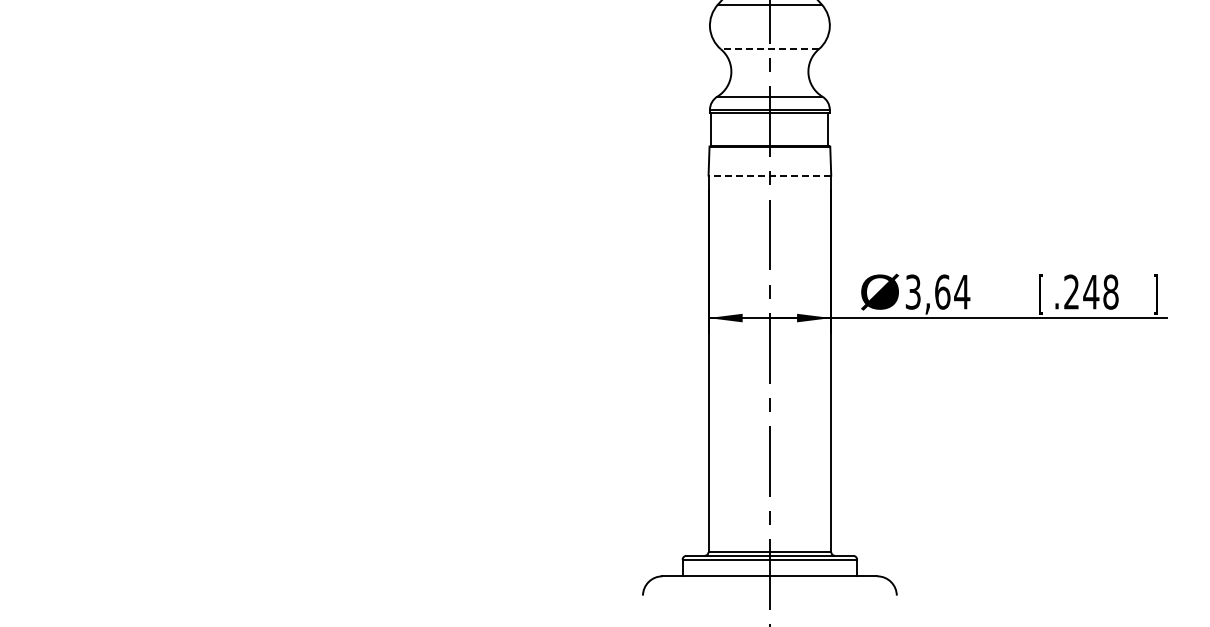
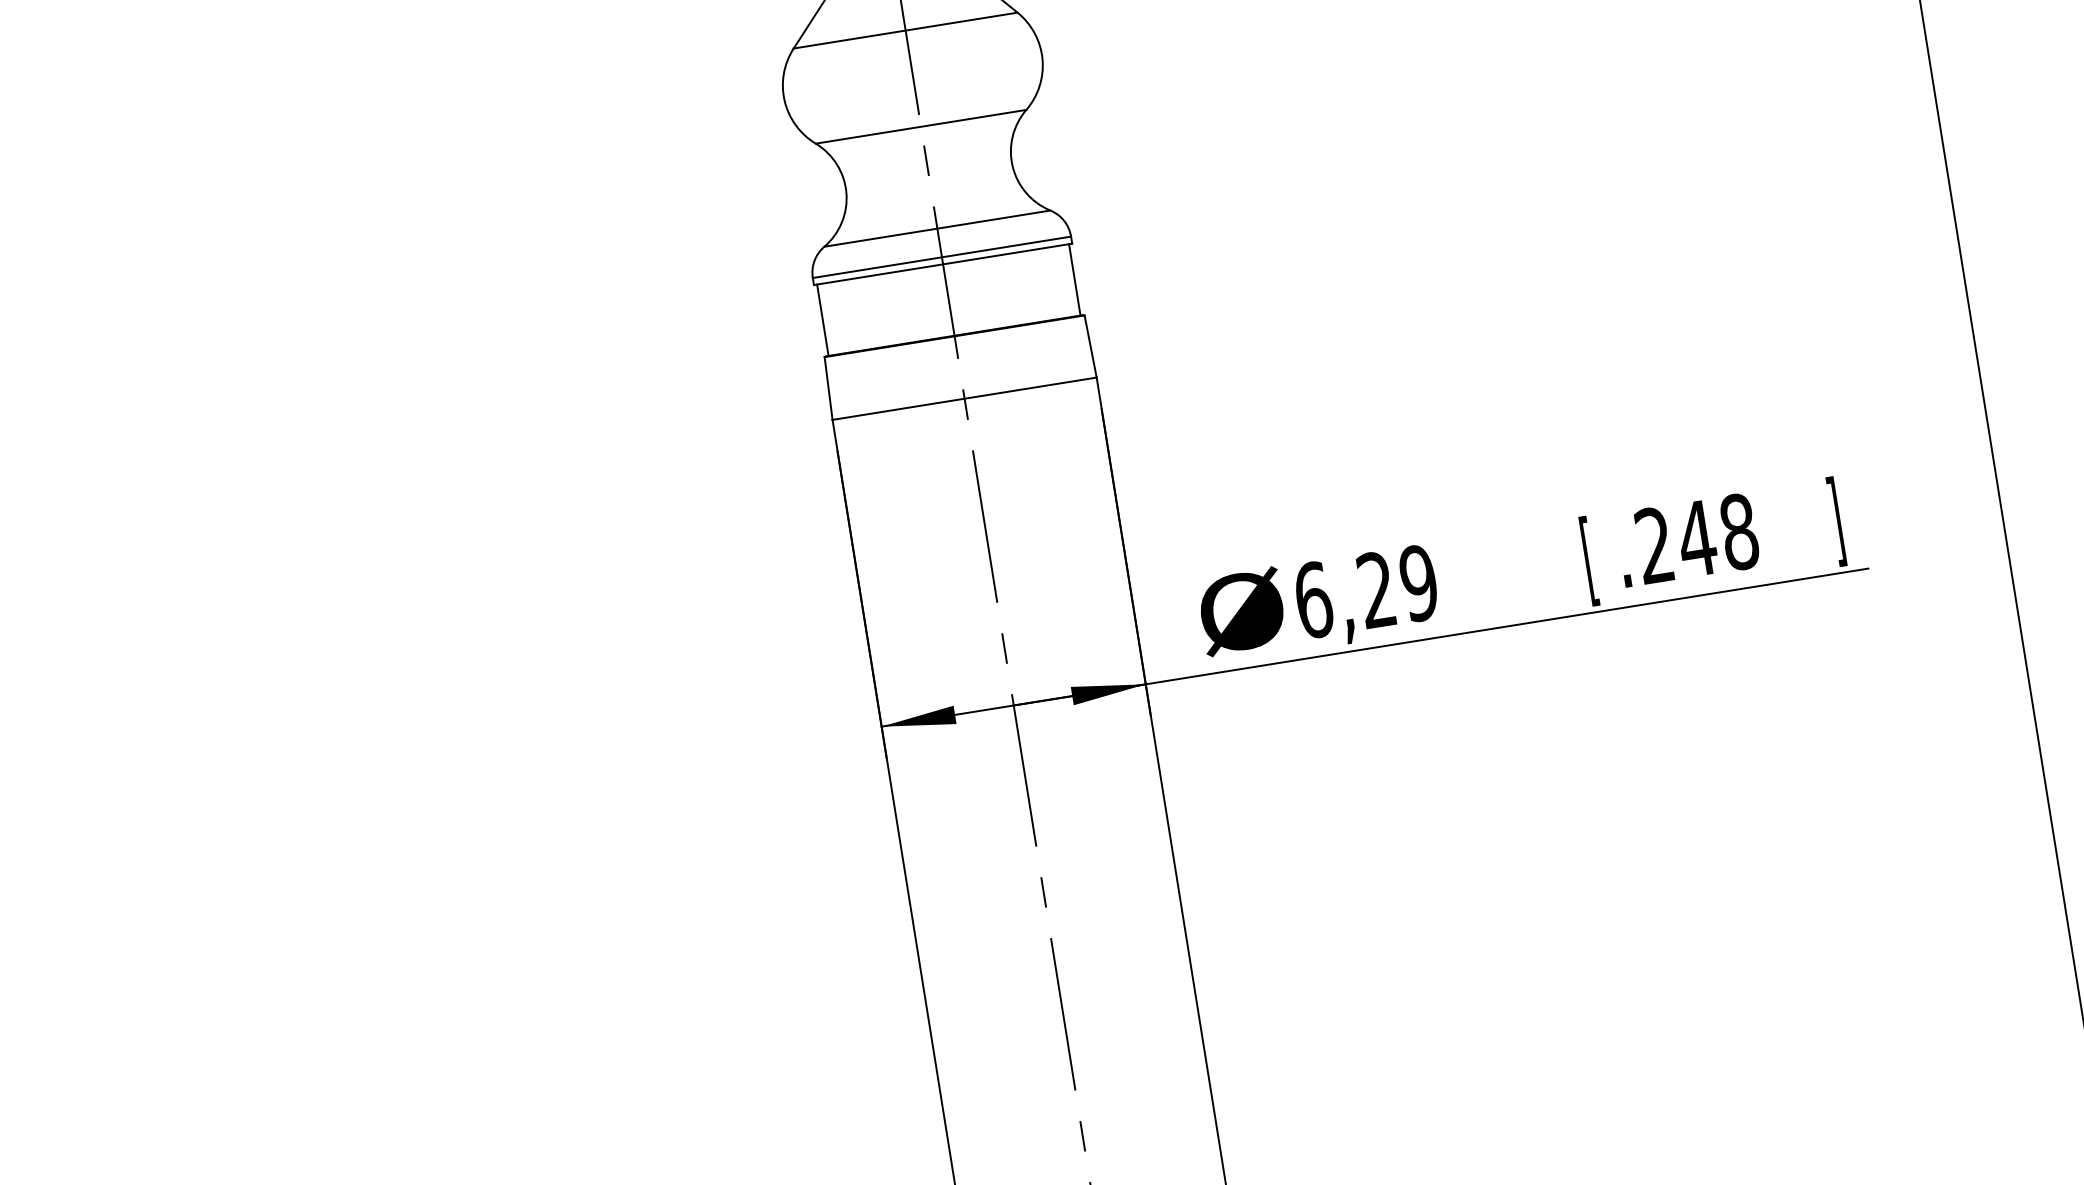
line: (769, 49) -> (920, 127), dashed -> solid
line: (769, 175) -> (963, 398), dashed -> solid
text: (937, 291) -> (1365, 590), 3,64 -> 6,29

